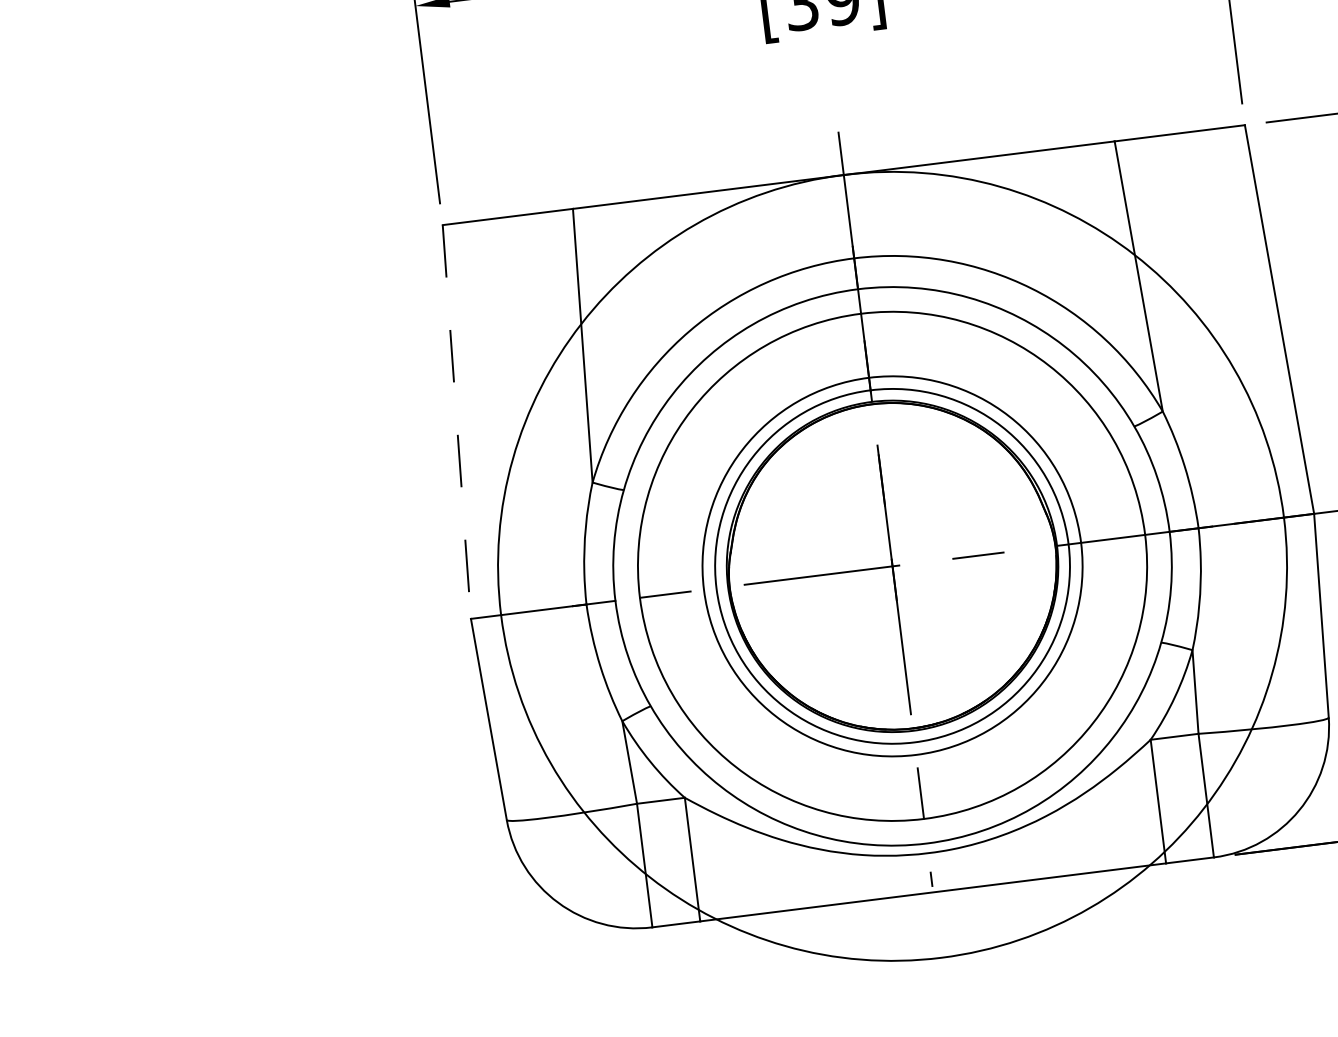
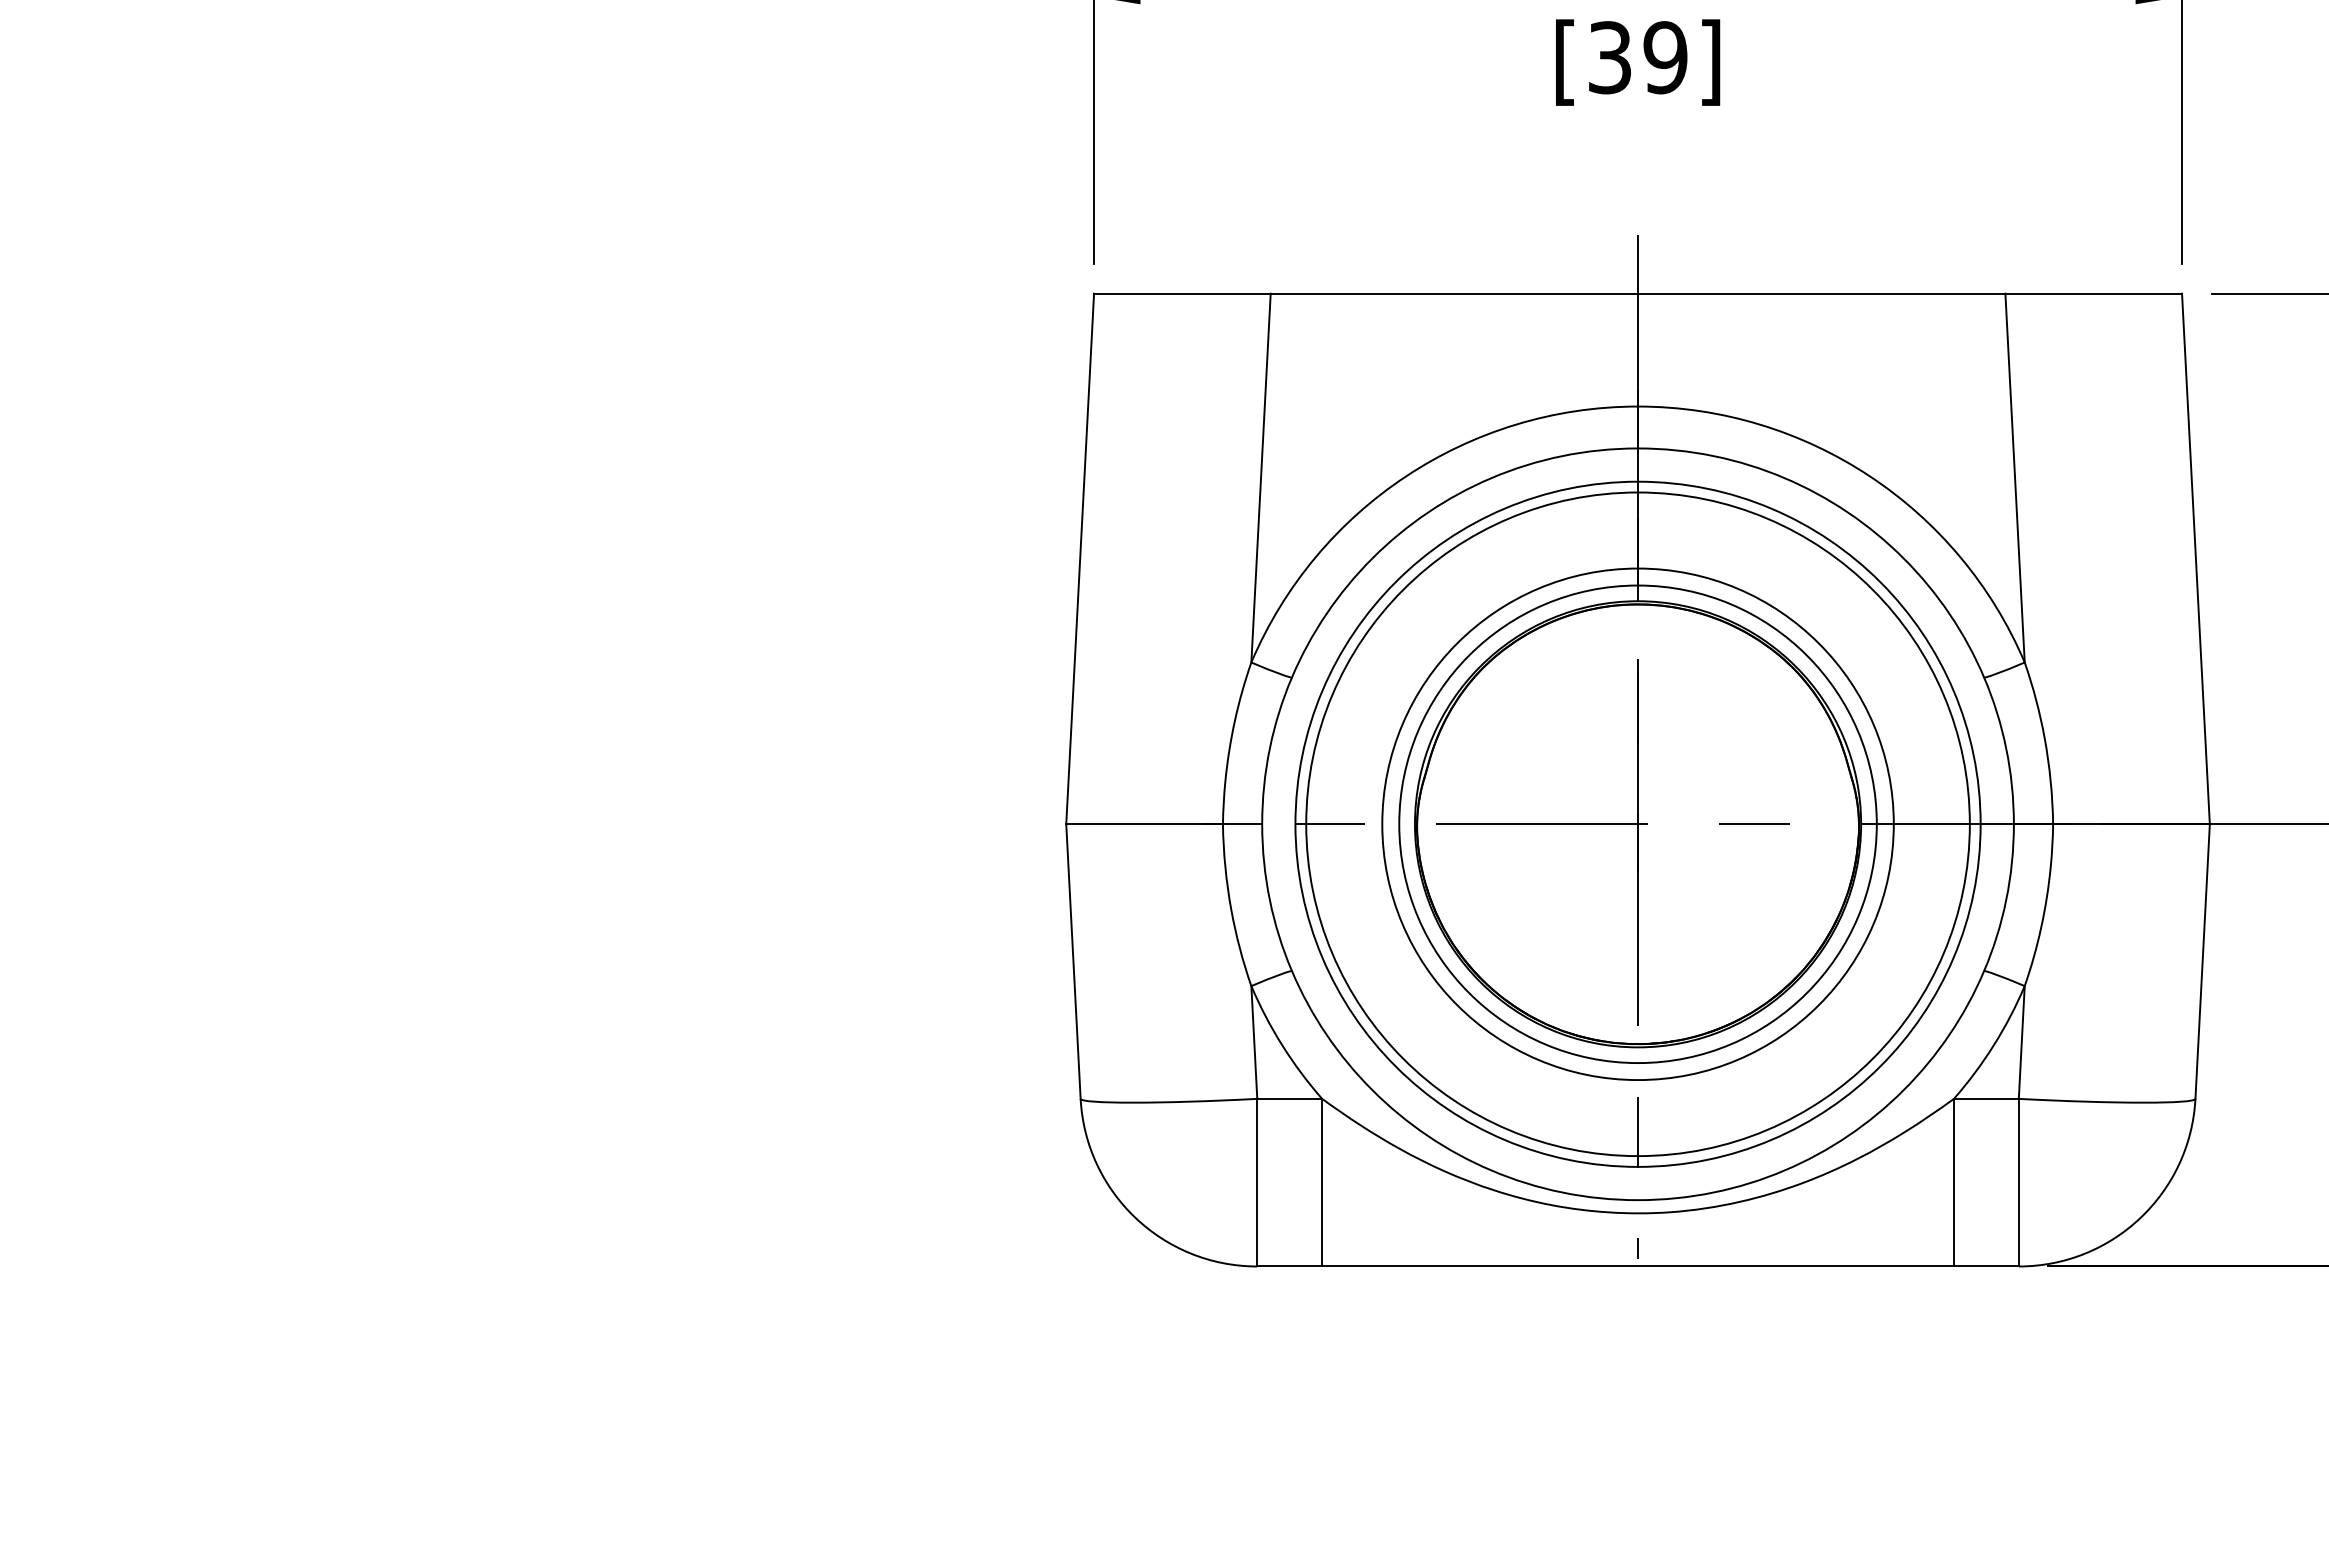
line: (457, 422) -> (1080, 559), dashed -> solid
circle: (892, 566) -> (1637, 824), size x0.62

